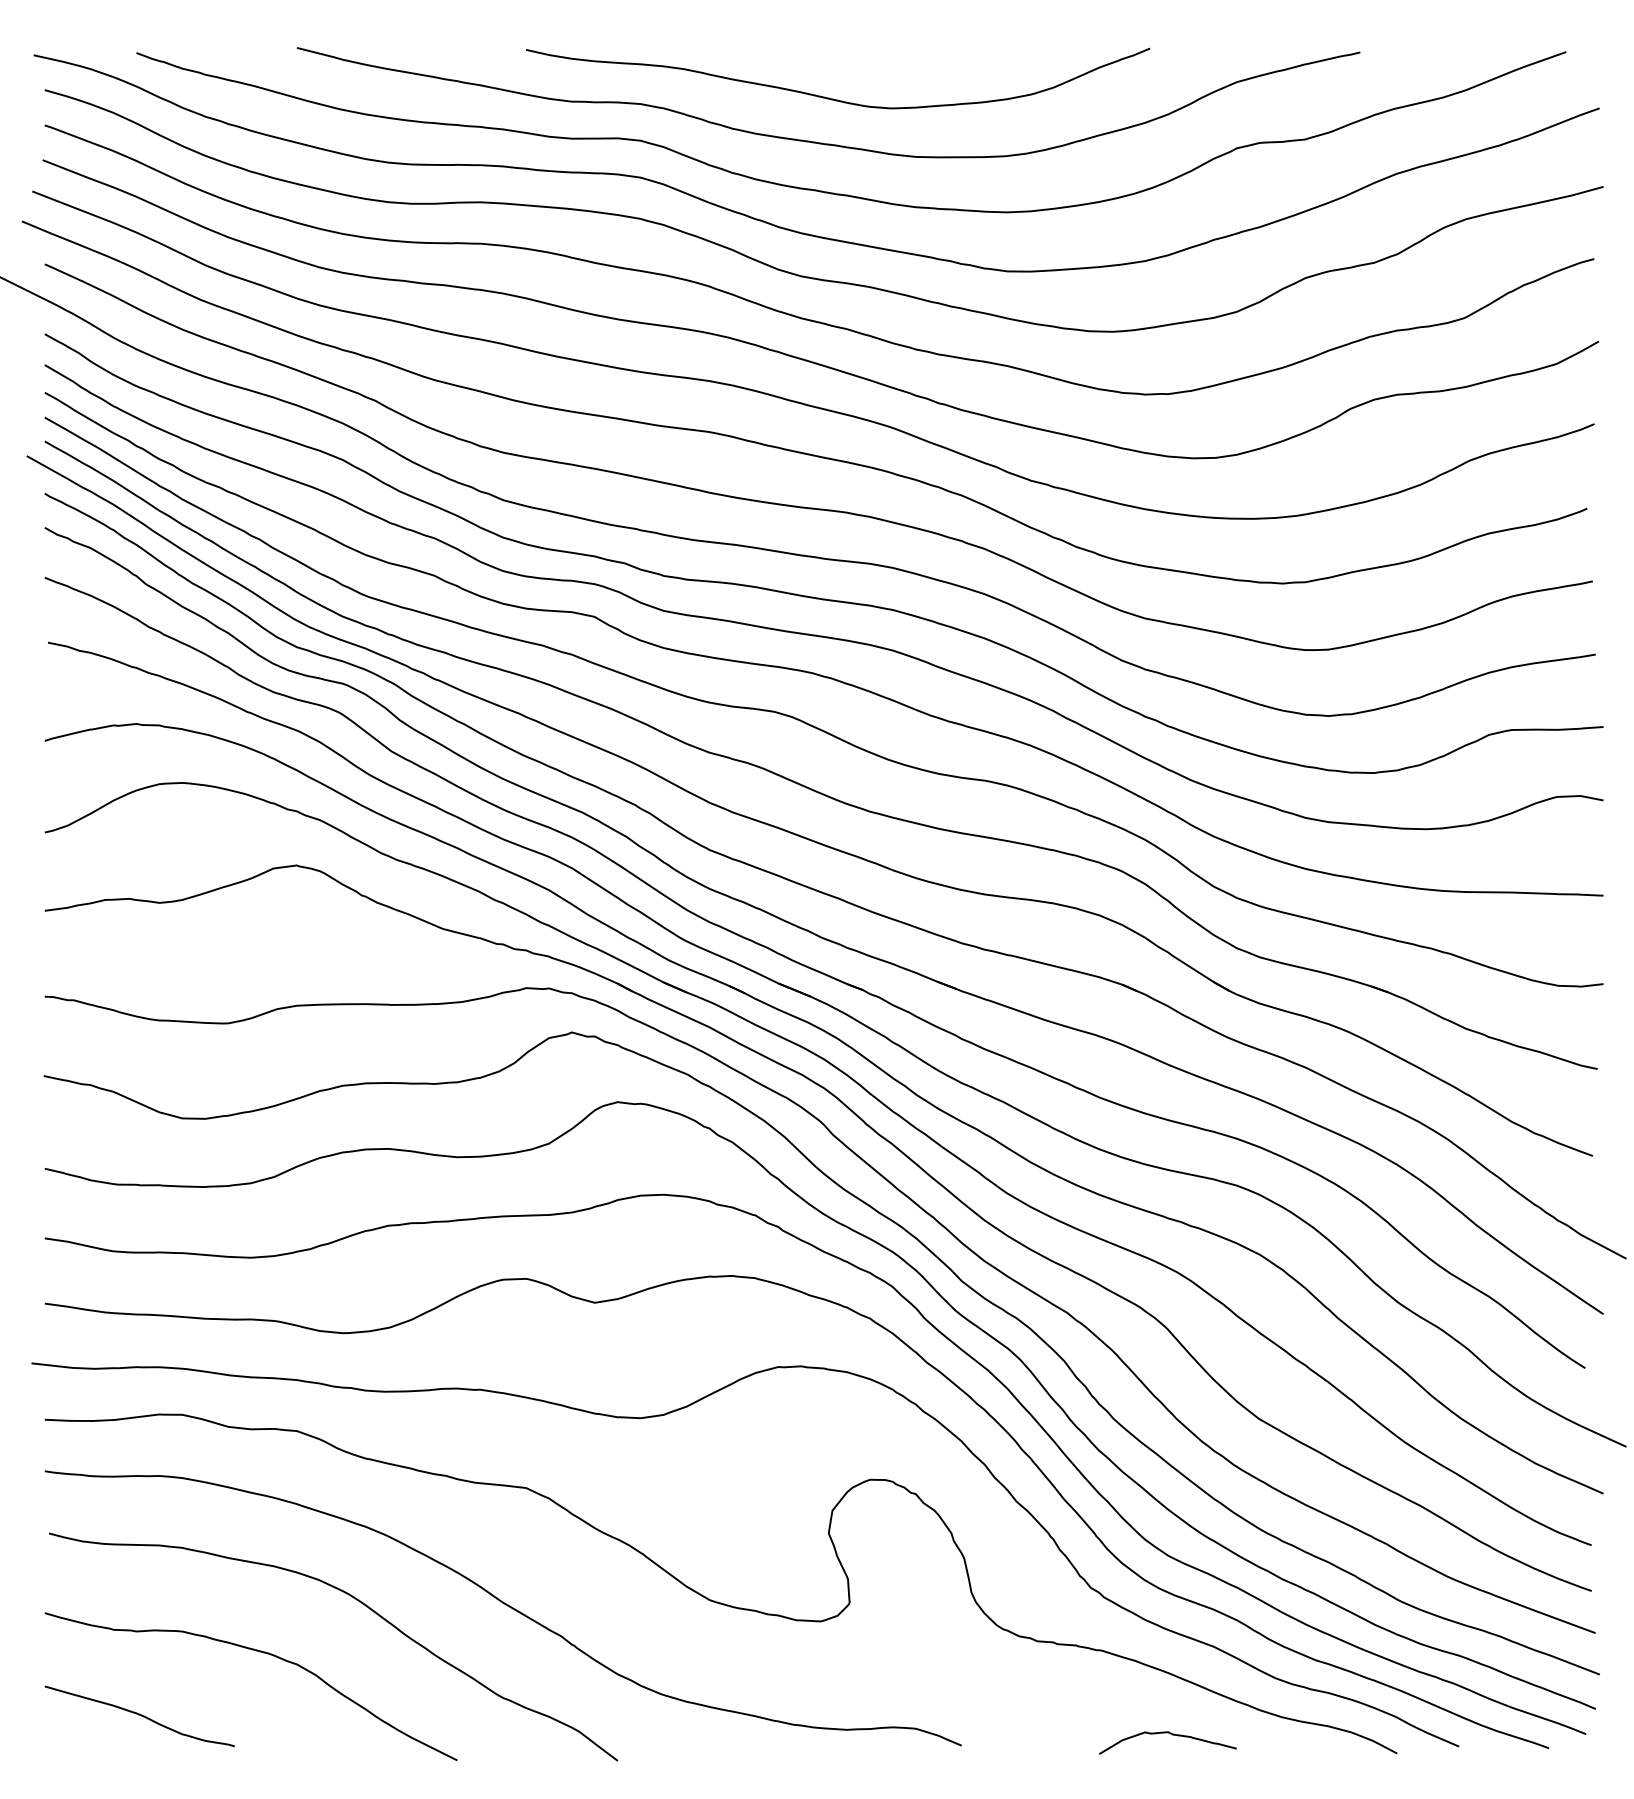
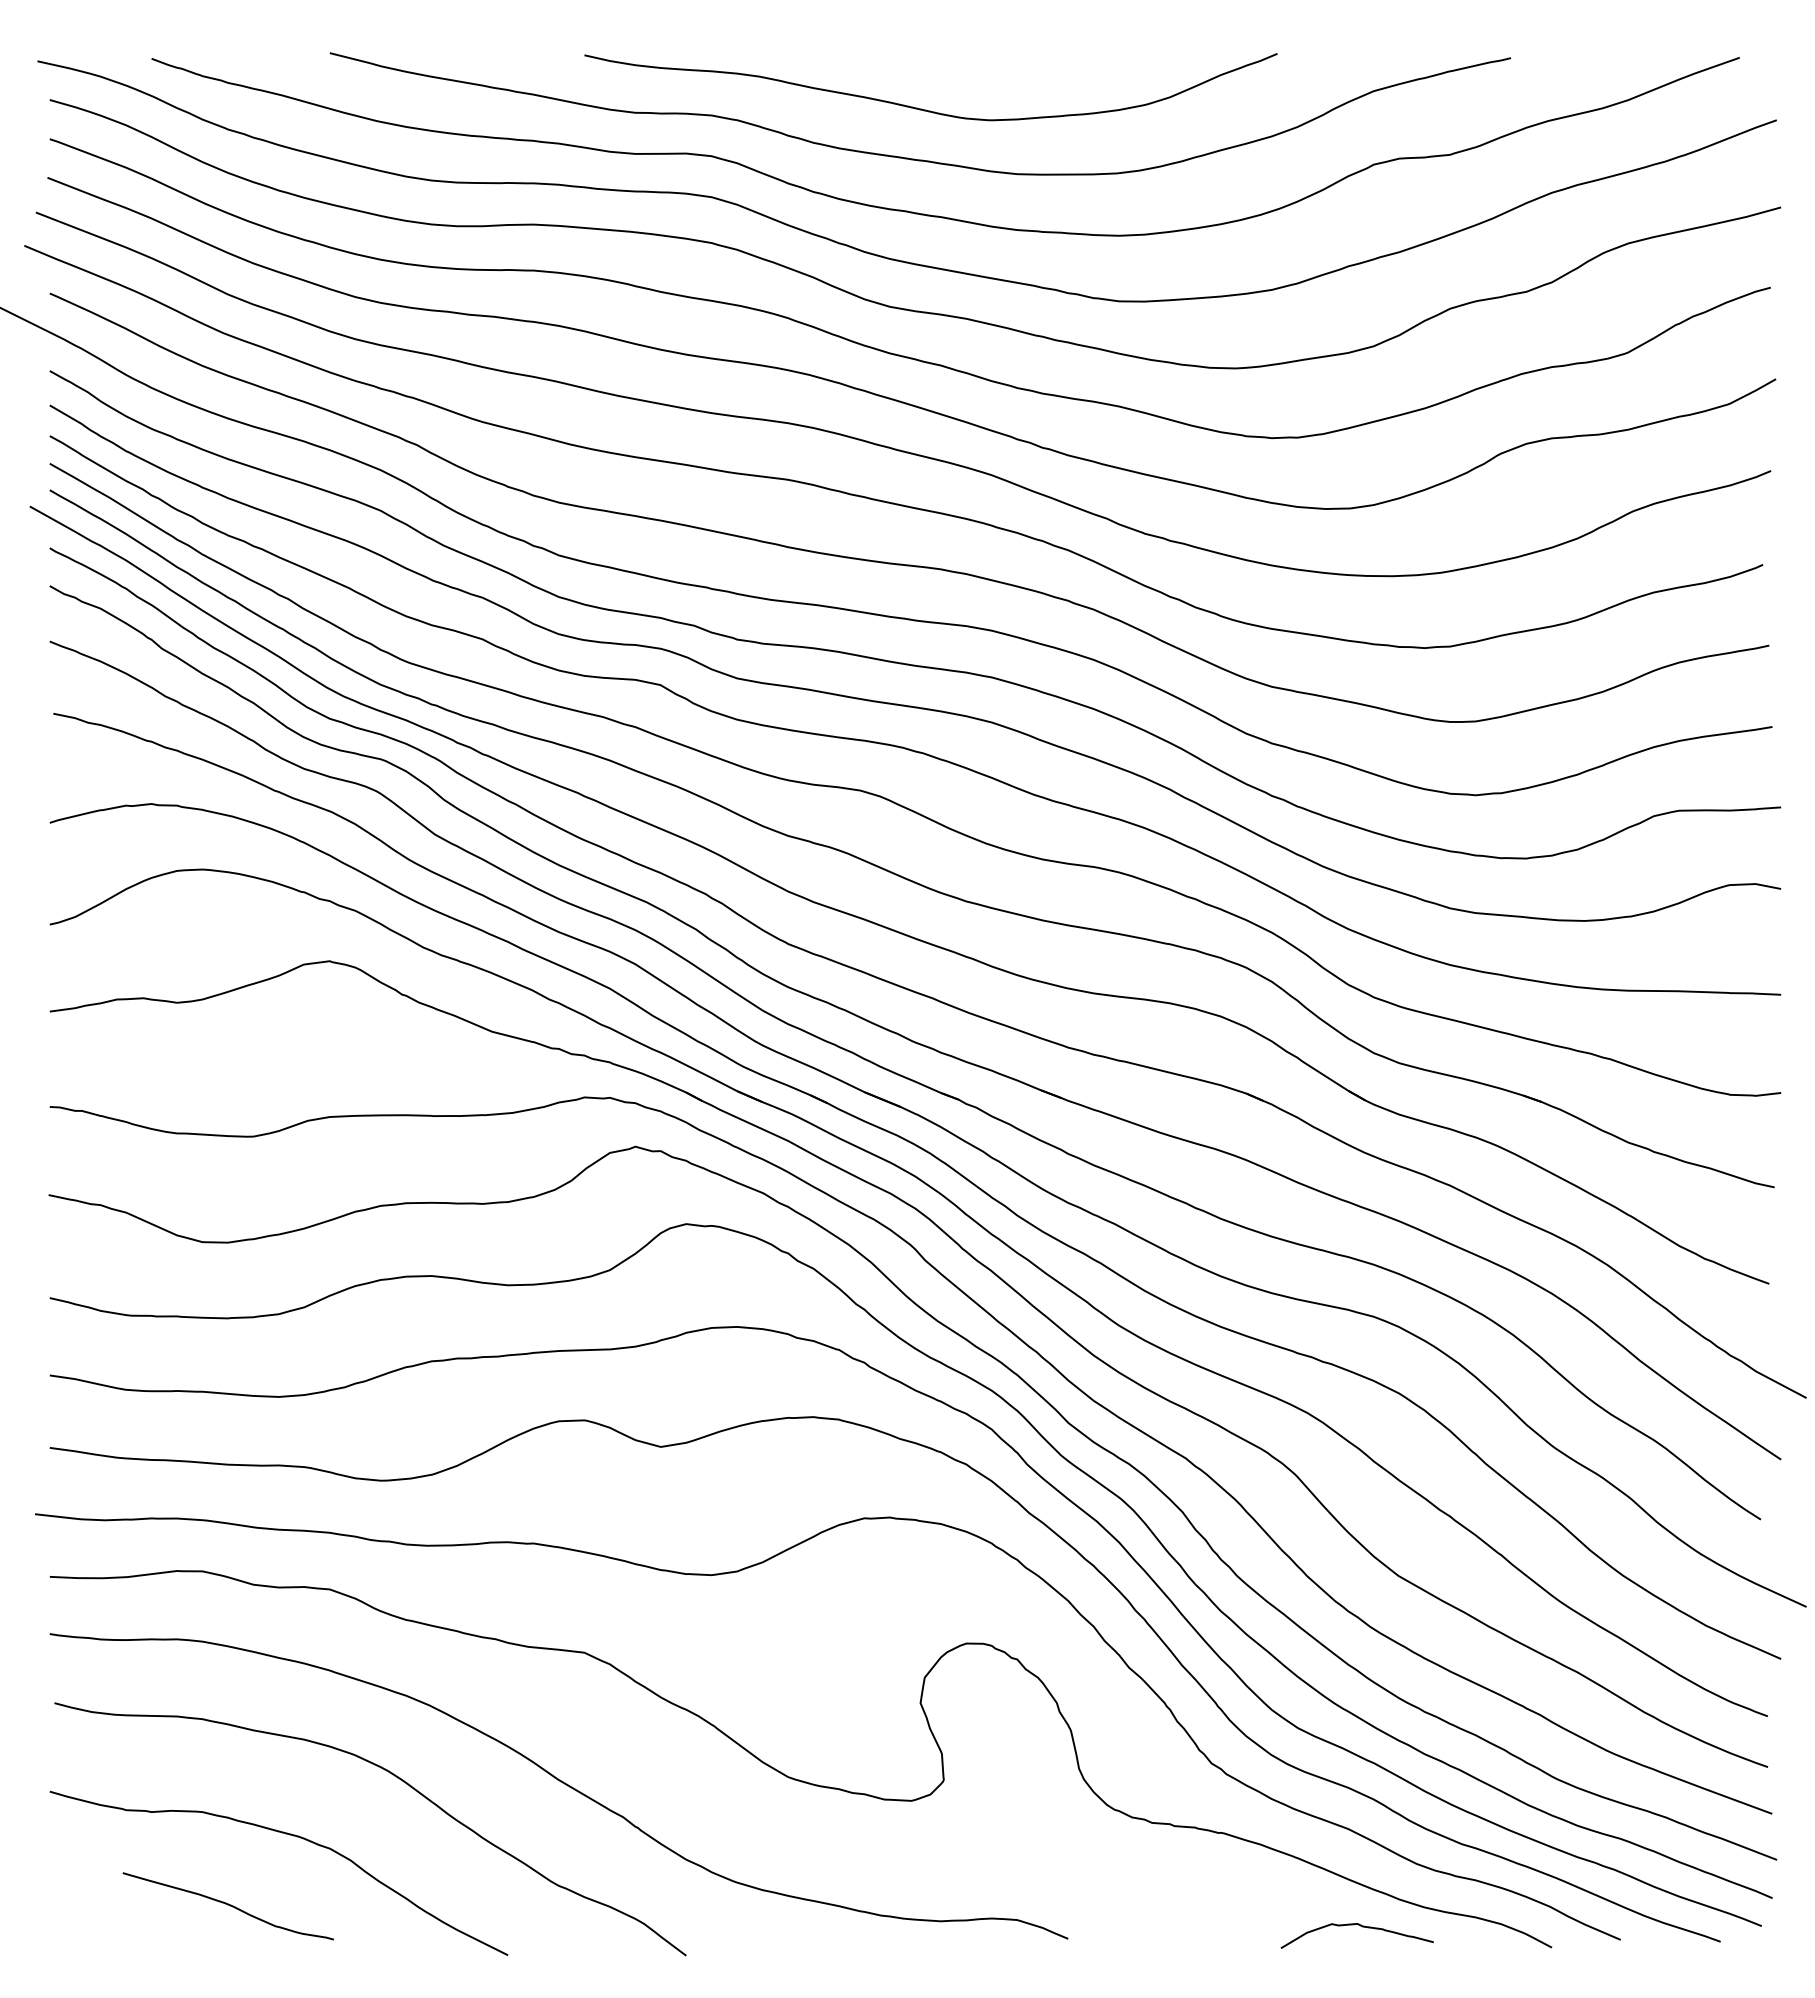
curve: (139, 1715) -> (227, 1905), moved
curve: (1170, 1734) -> (1360, 1926), moved

